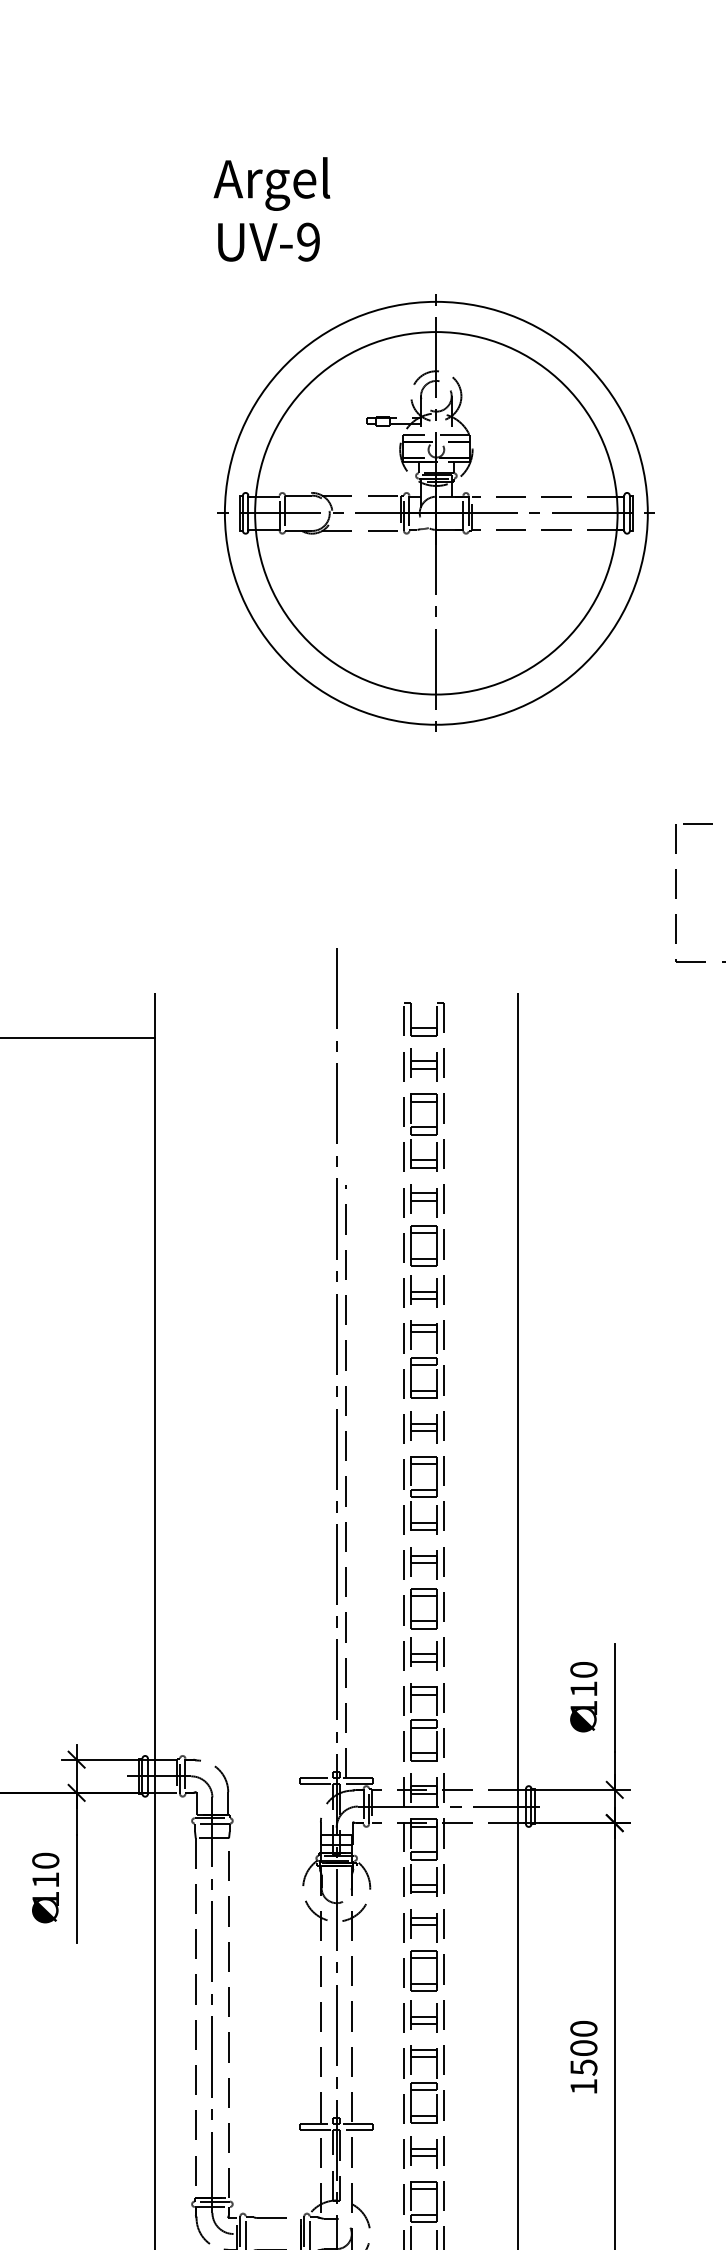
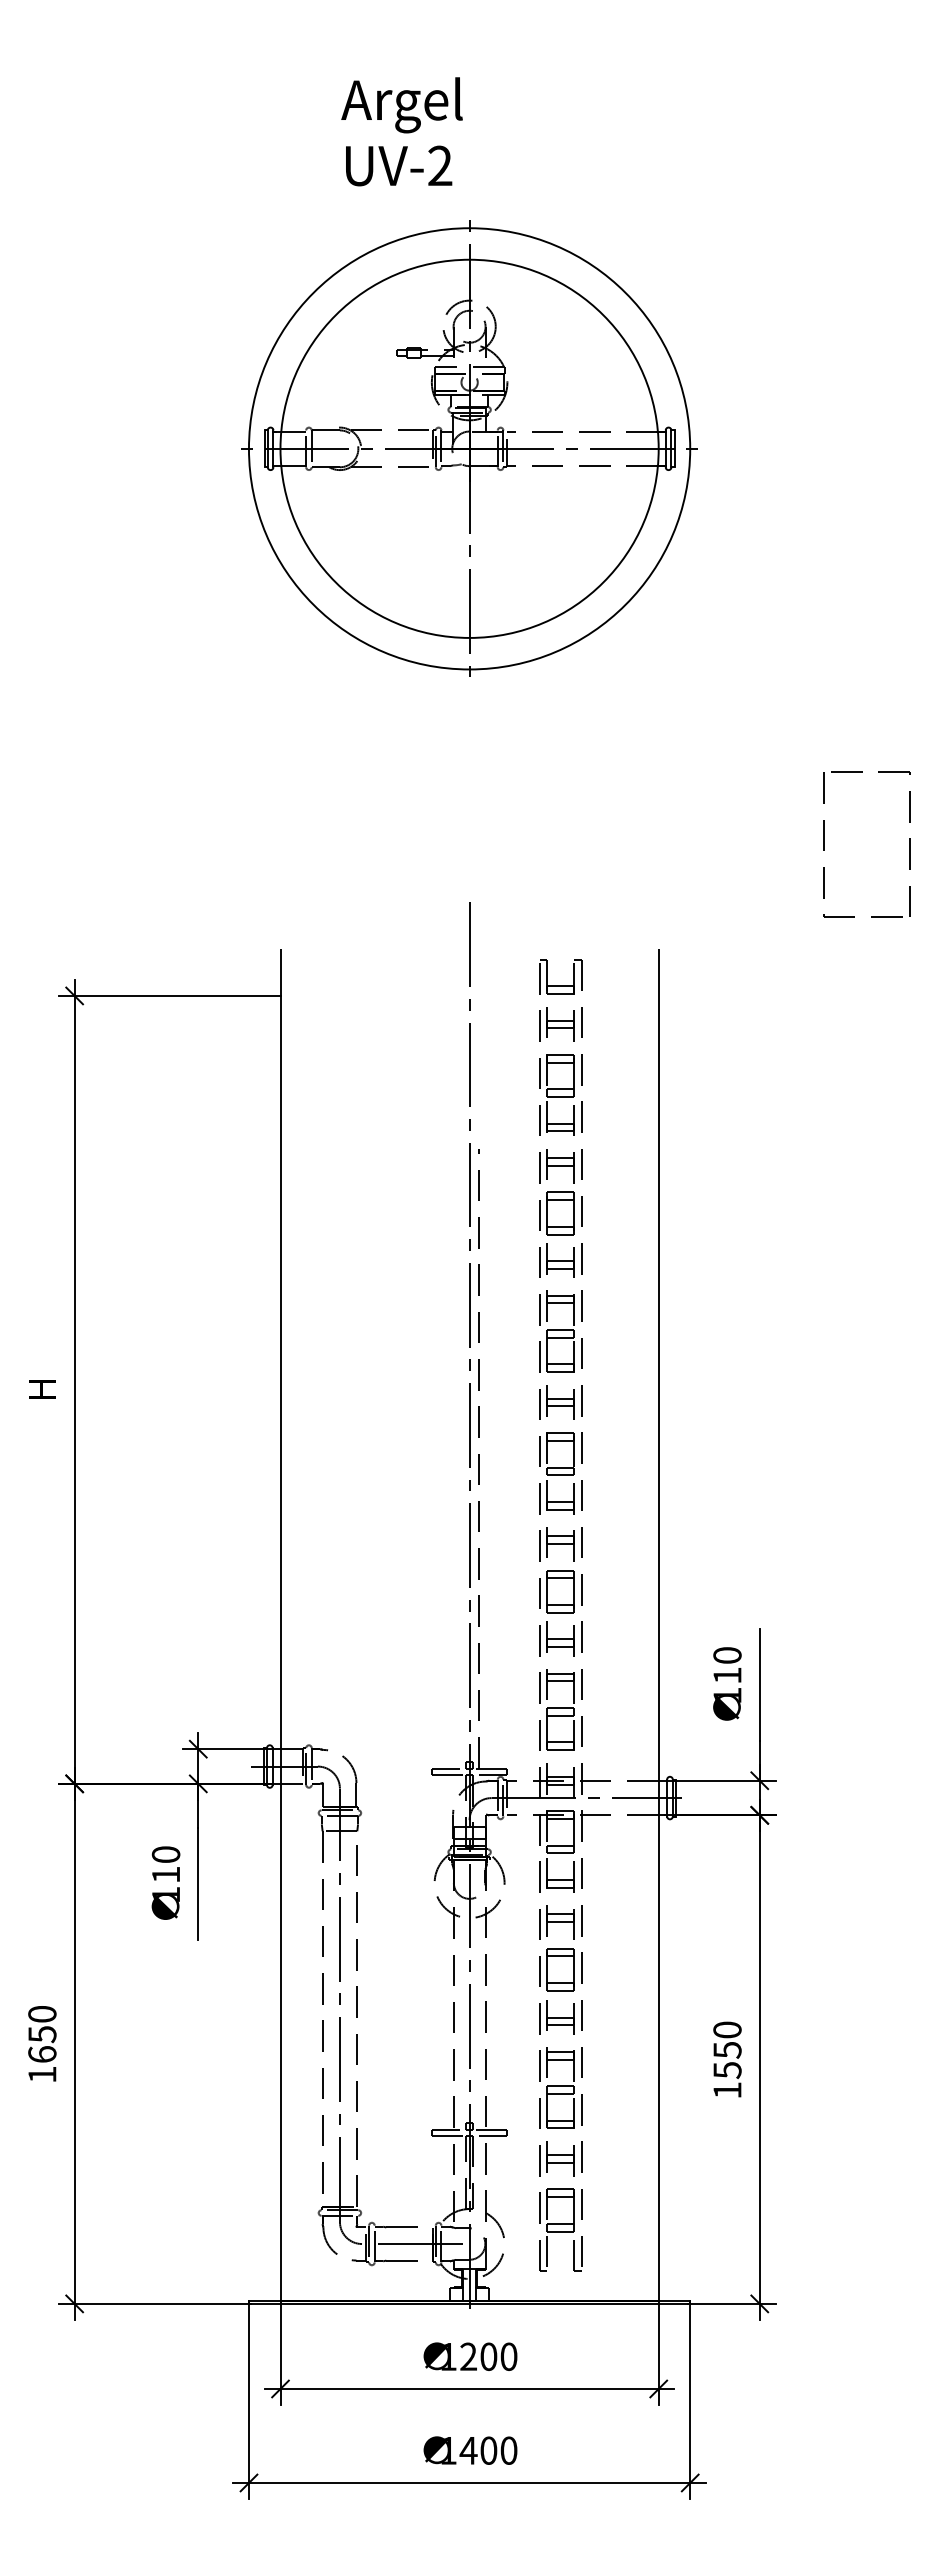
text: (308, 242) -> (440, 166), UV-9 -> UV-2
part: (436, 512) -> (469, 448), moved
text: (583, 2047) -> (727, 2049), 1500 -> 1550
line: (289, 2234) -> (420, 2244), added

